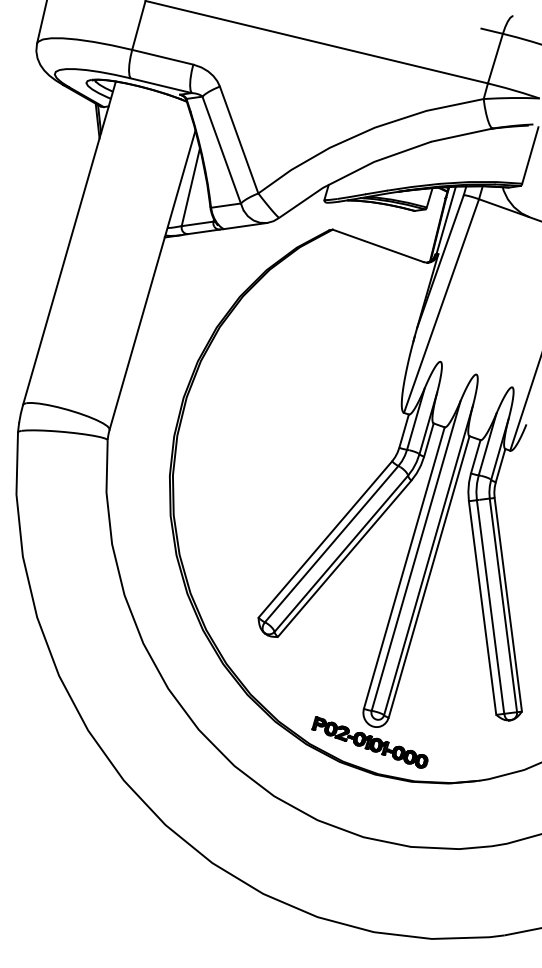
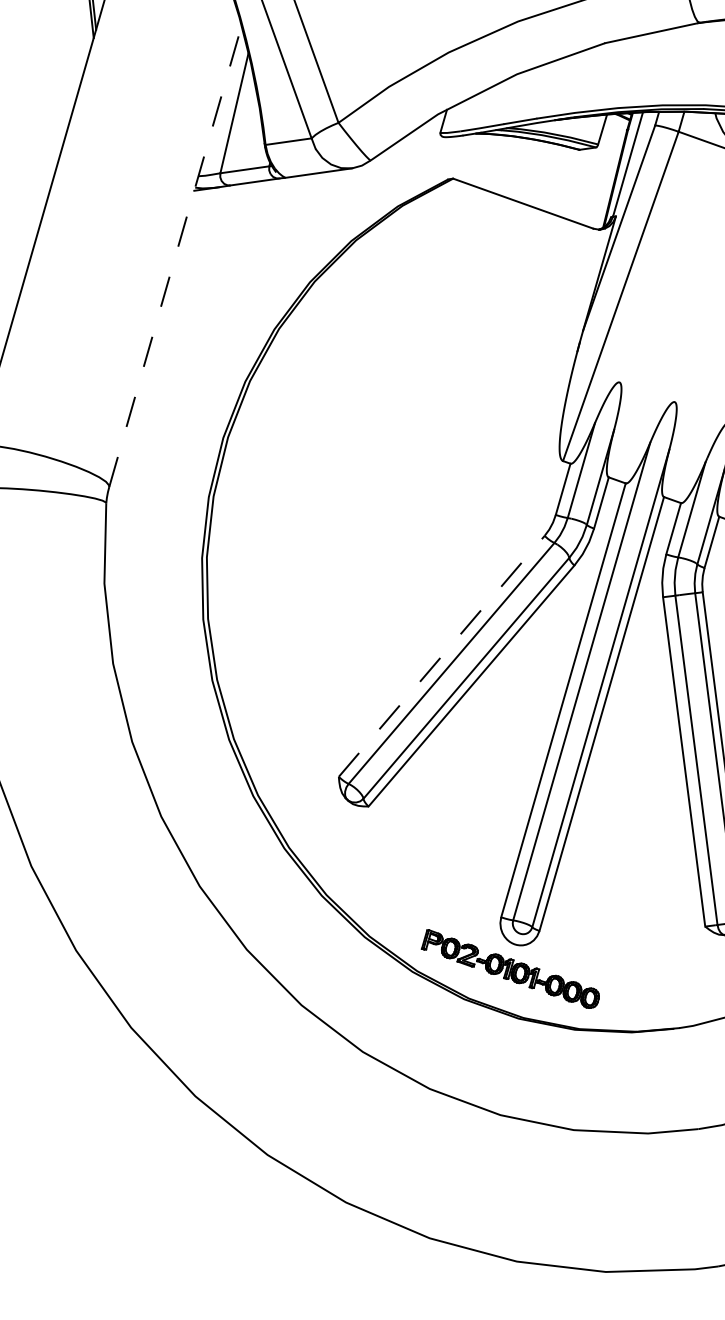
line: (152, 280) -> (175, 257), solid -> dashed
line: (325, 539) -> (442, 656), solid -> dashed

